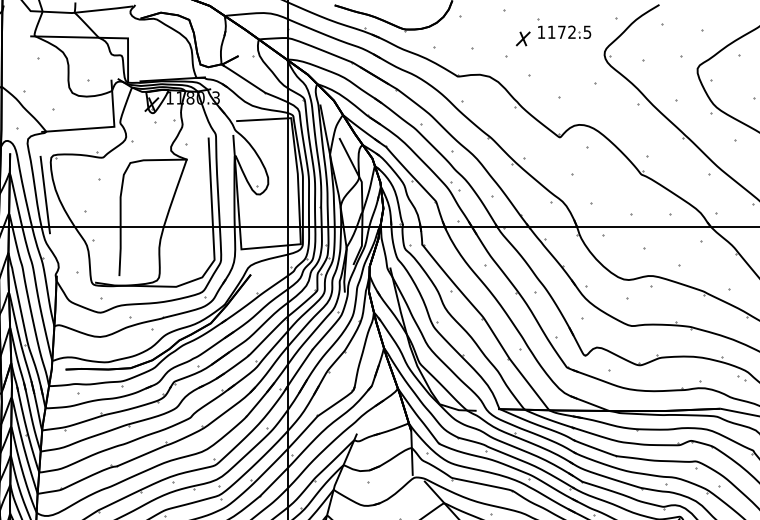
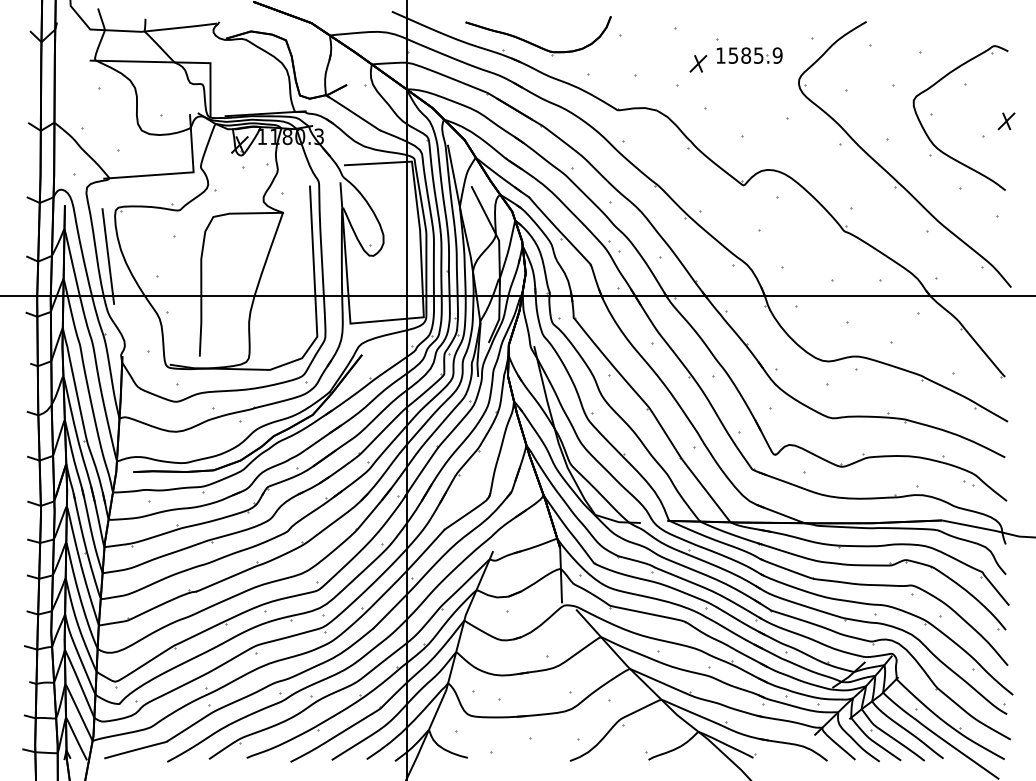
text: (569, 32) -> (755, 55), 1172.5 -> 1585.9

